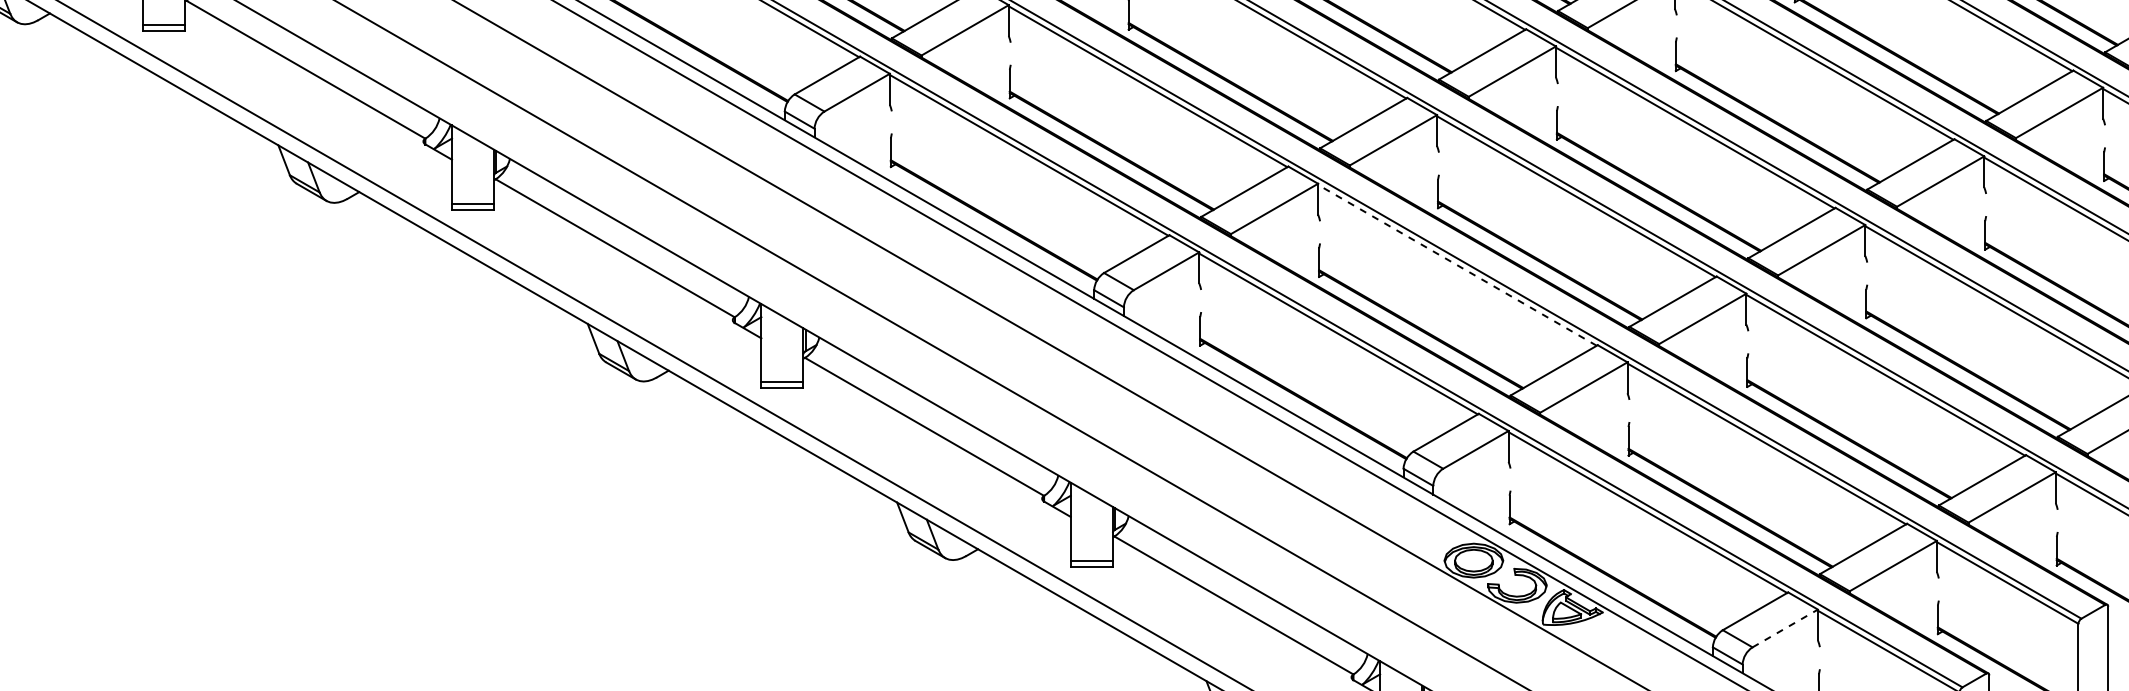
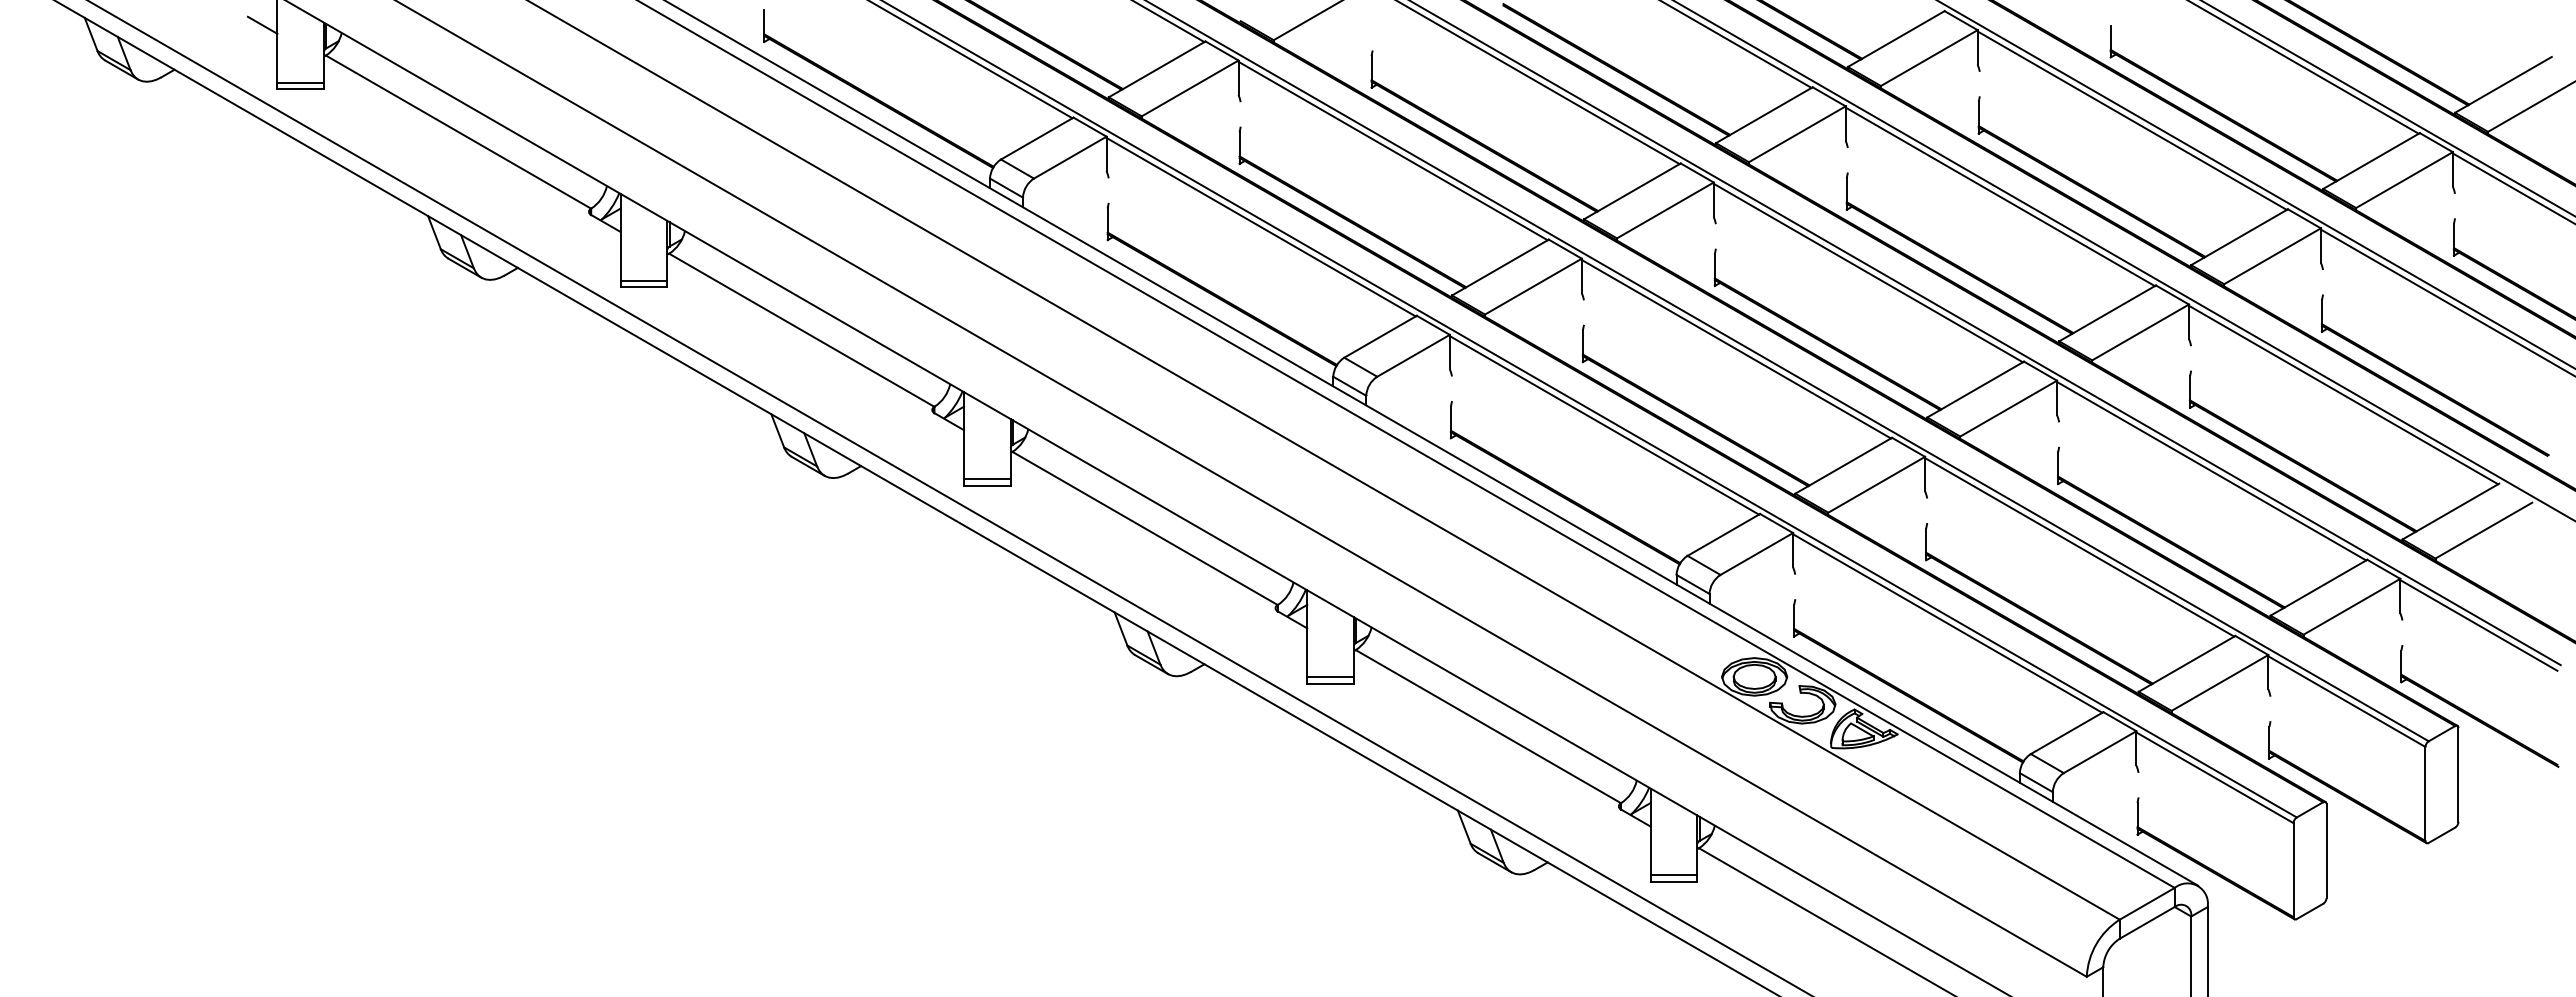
line: (1457, 265) -> (1736, 349), dashed -> solid
line: (1785, 628) -> (2100, 752), dashed -> solid

